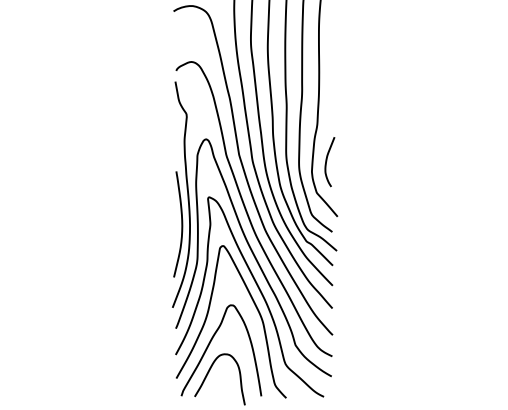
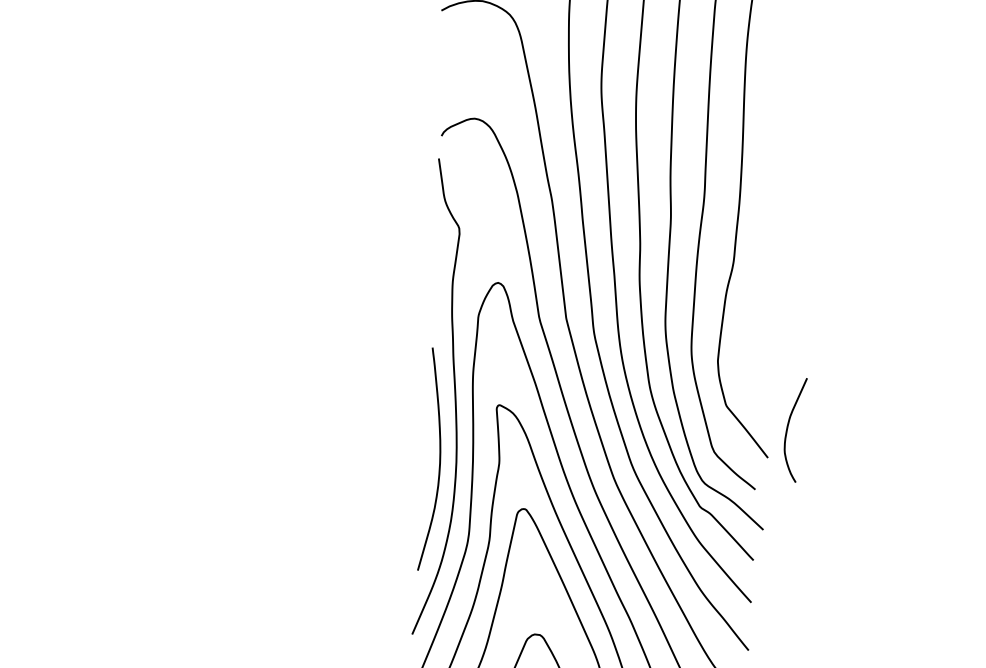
curve: (327, 161) -> (789, 428), moved

